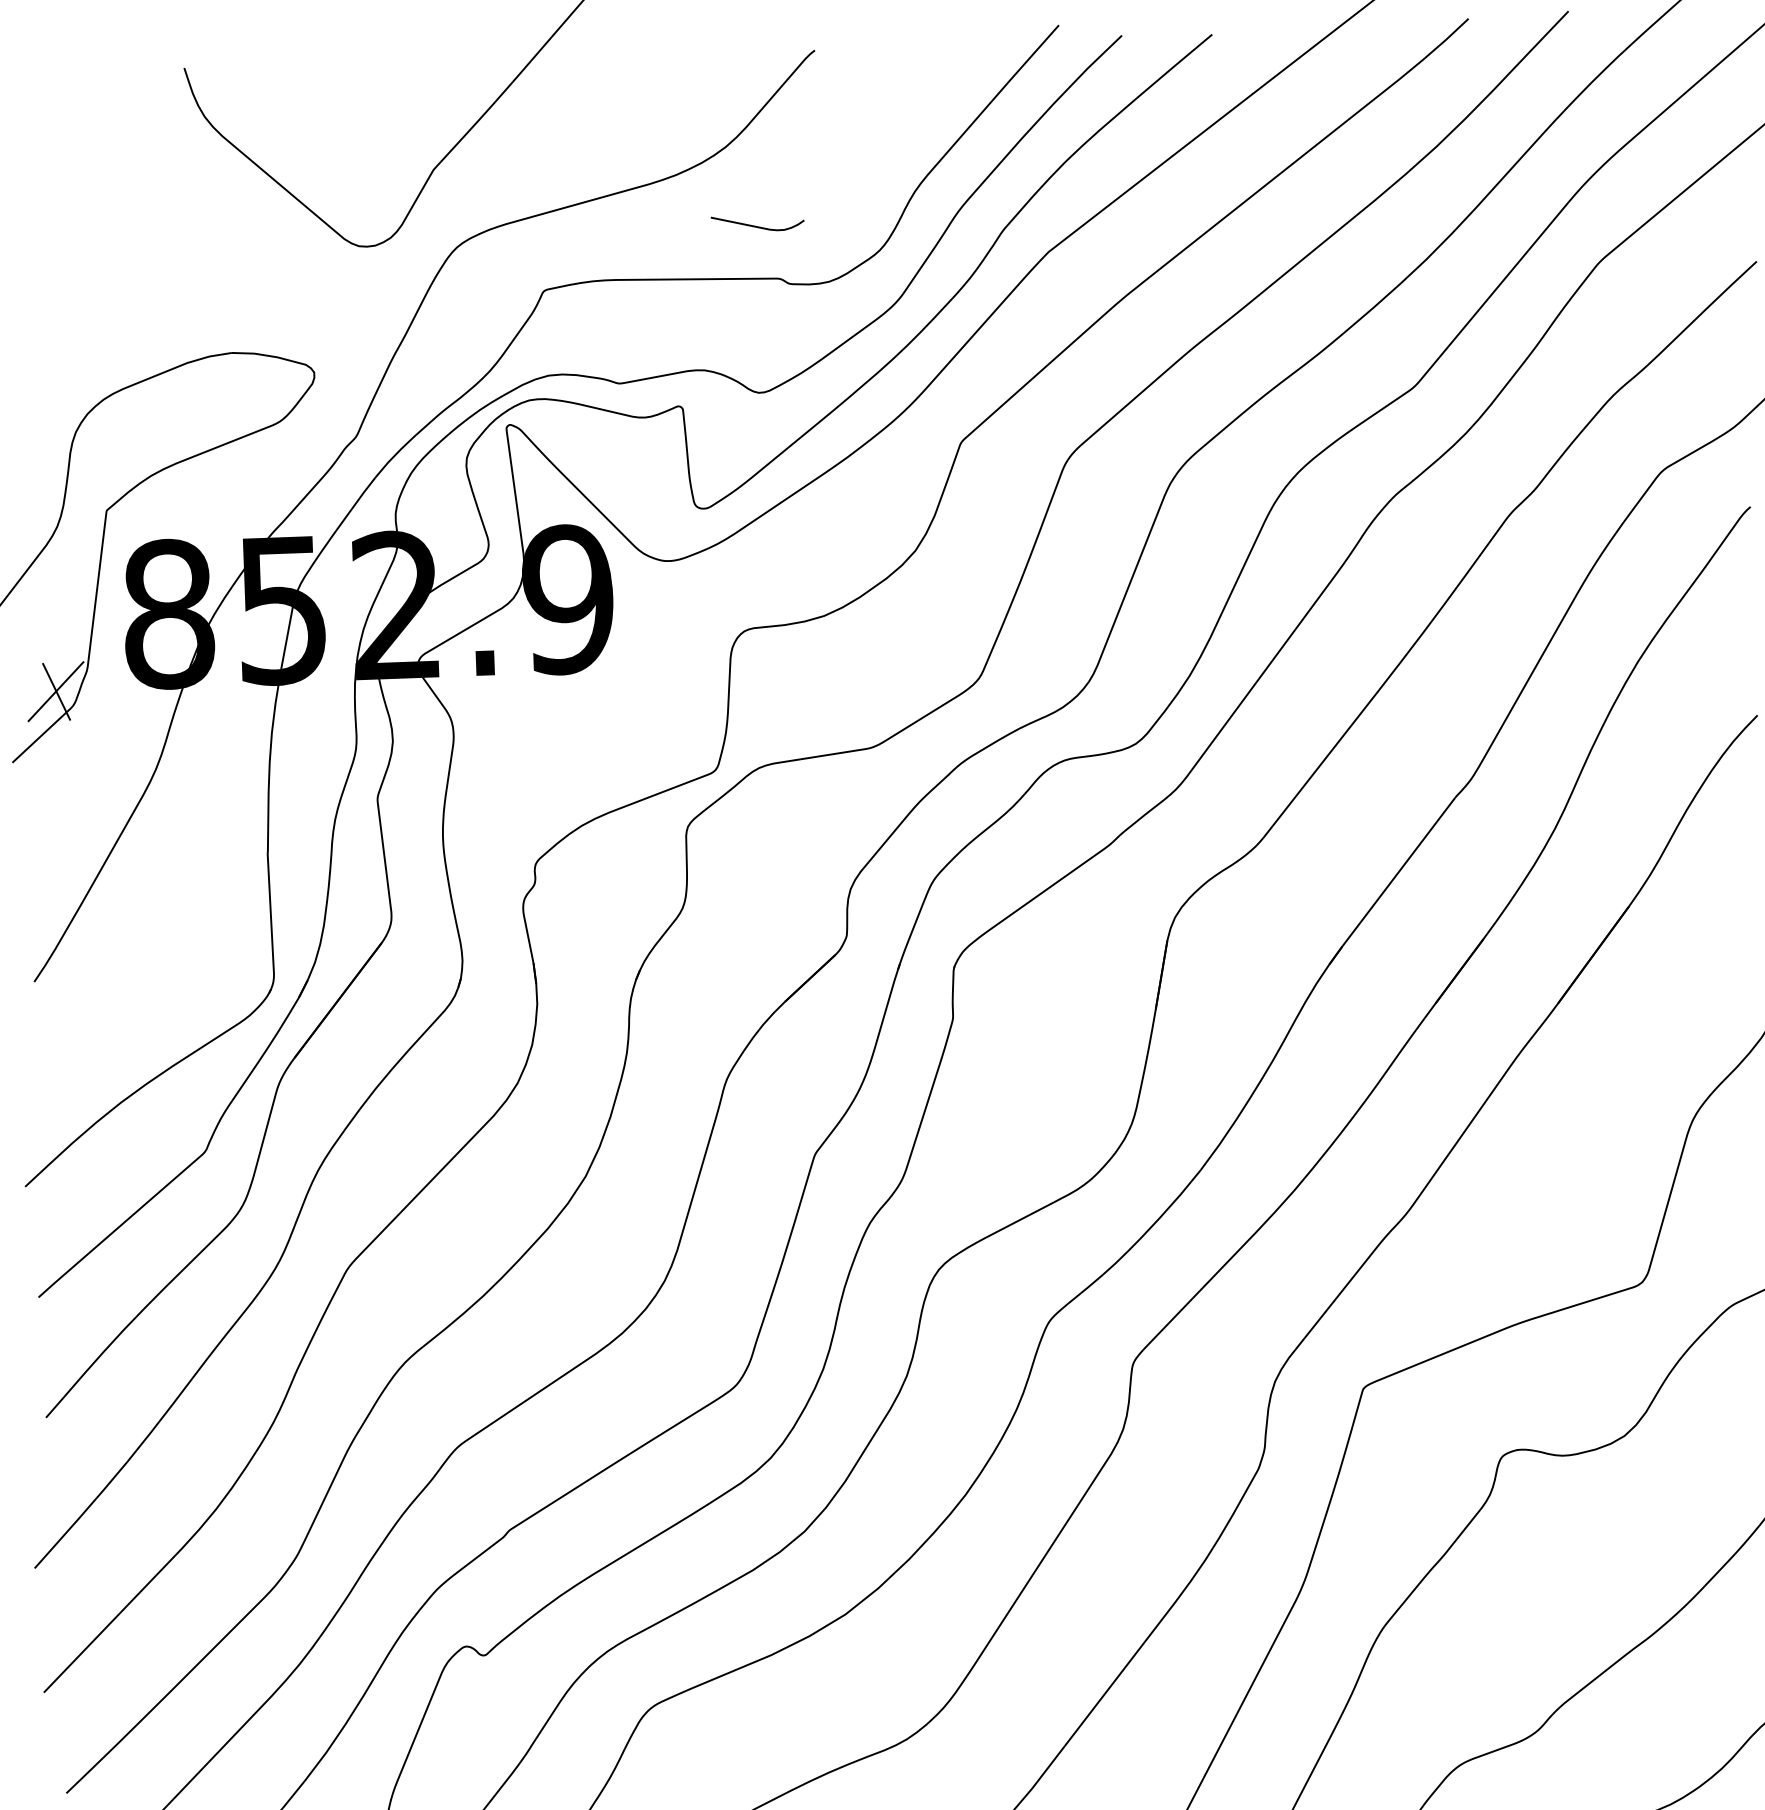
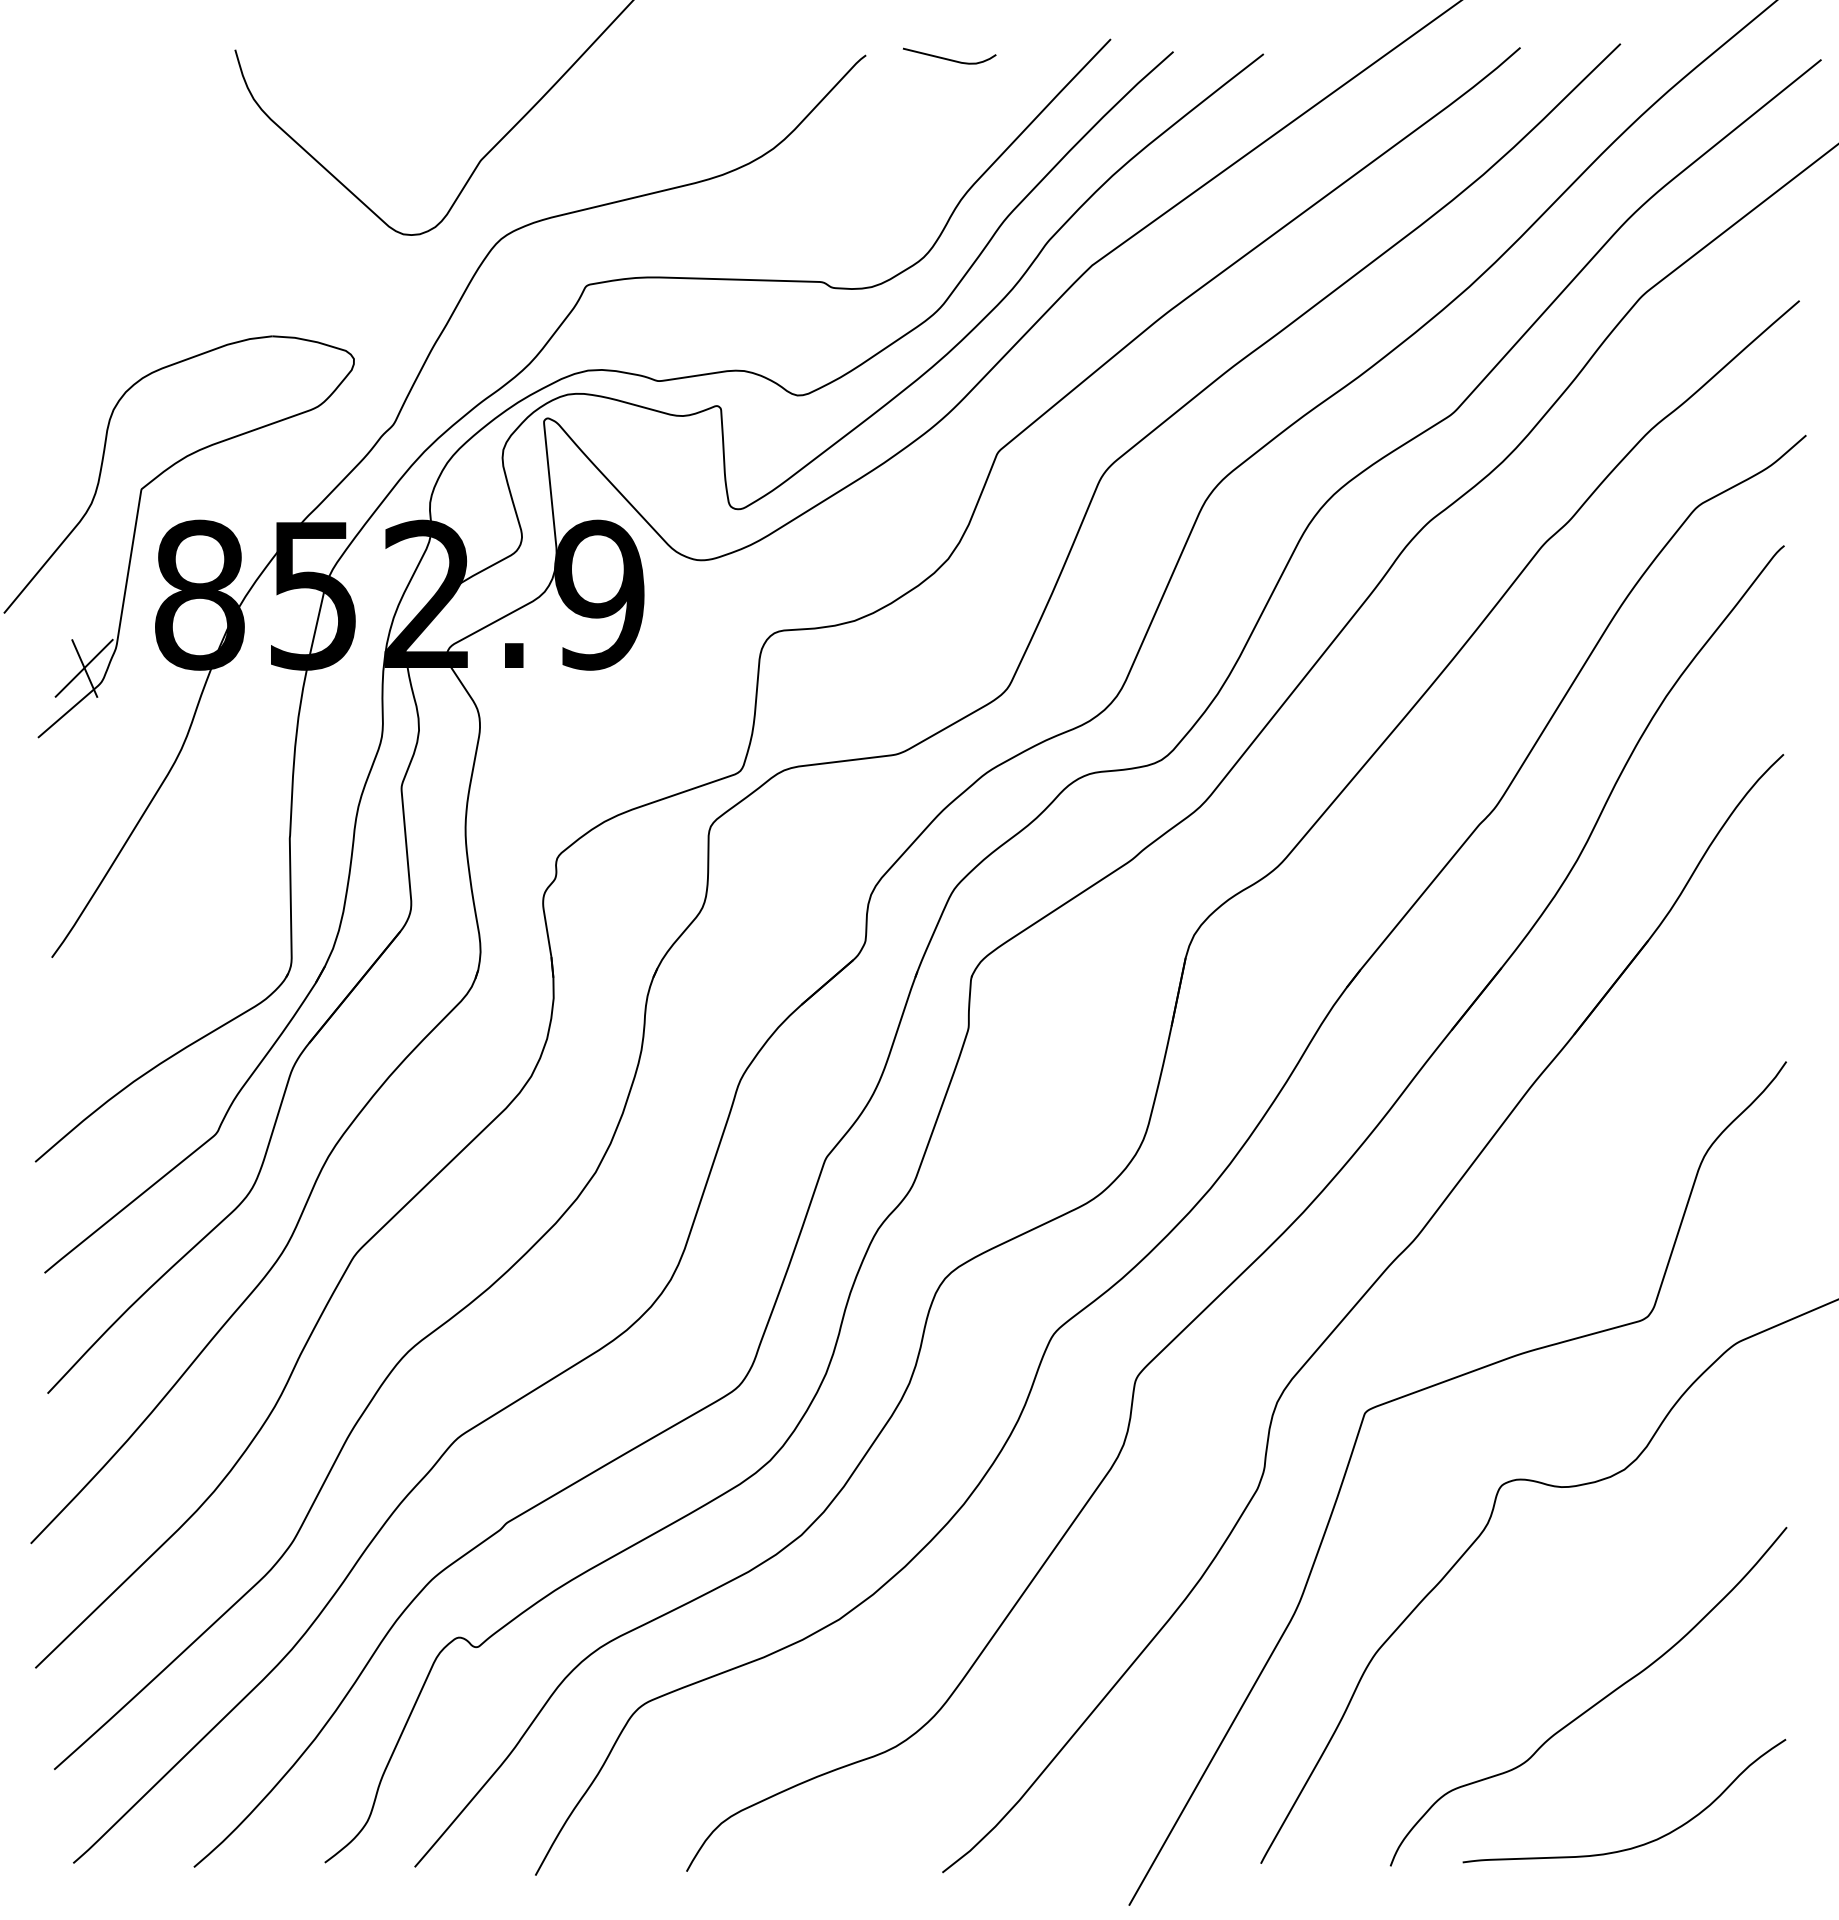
curve: (756, 225) -> (948, 58), moved

